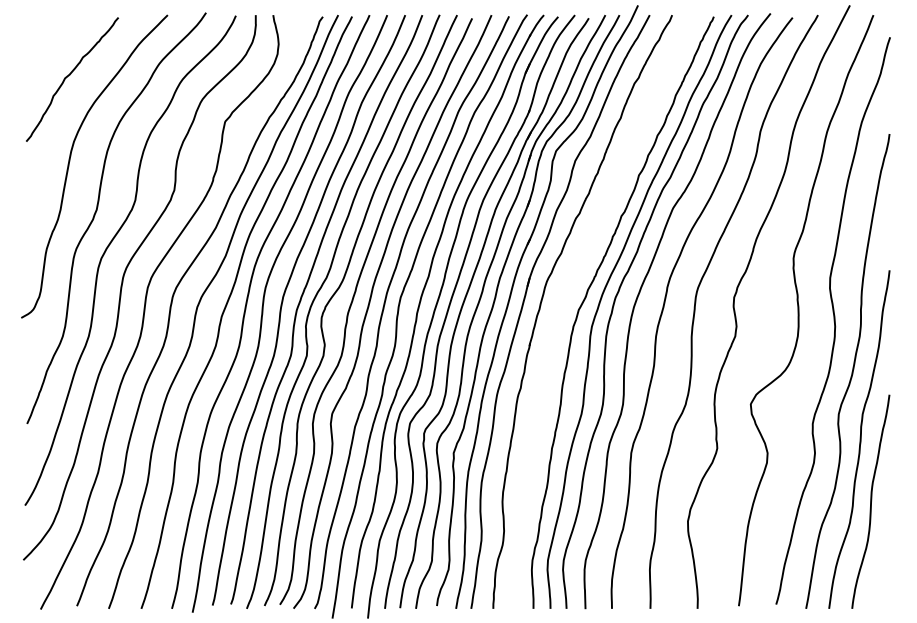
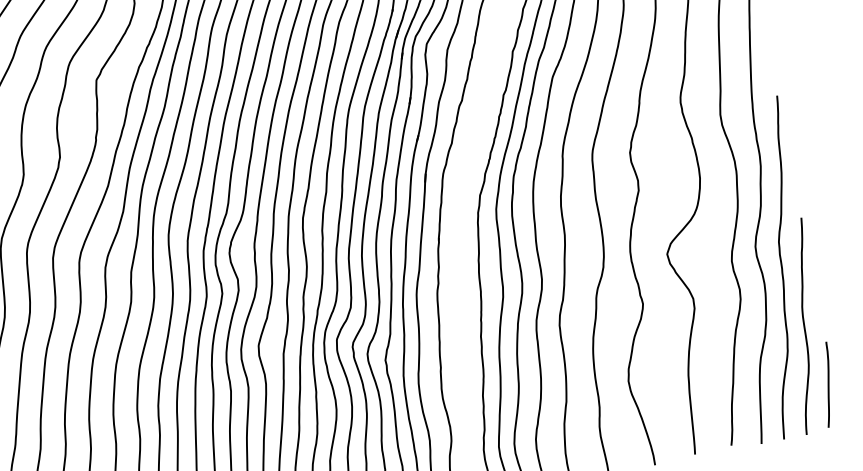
curve: (882, 563) -> (827, 384), added

